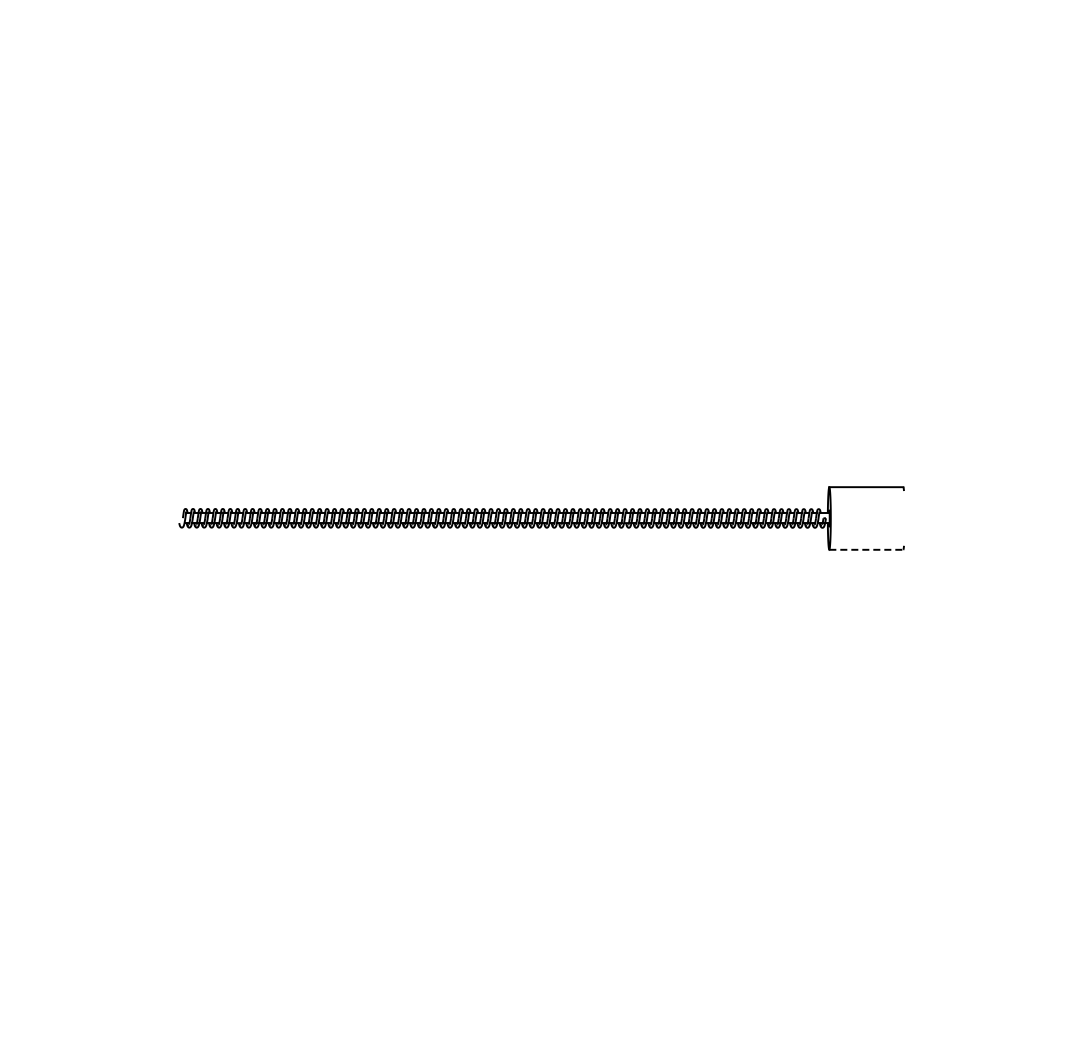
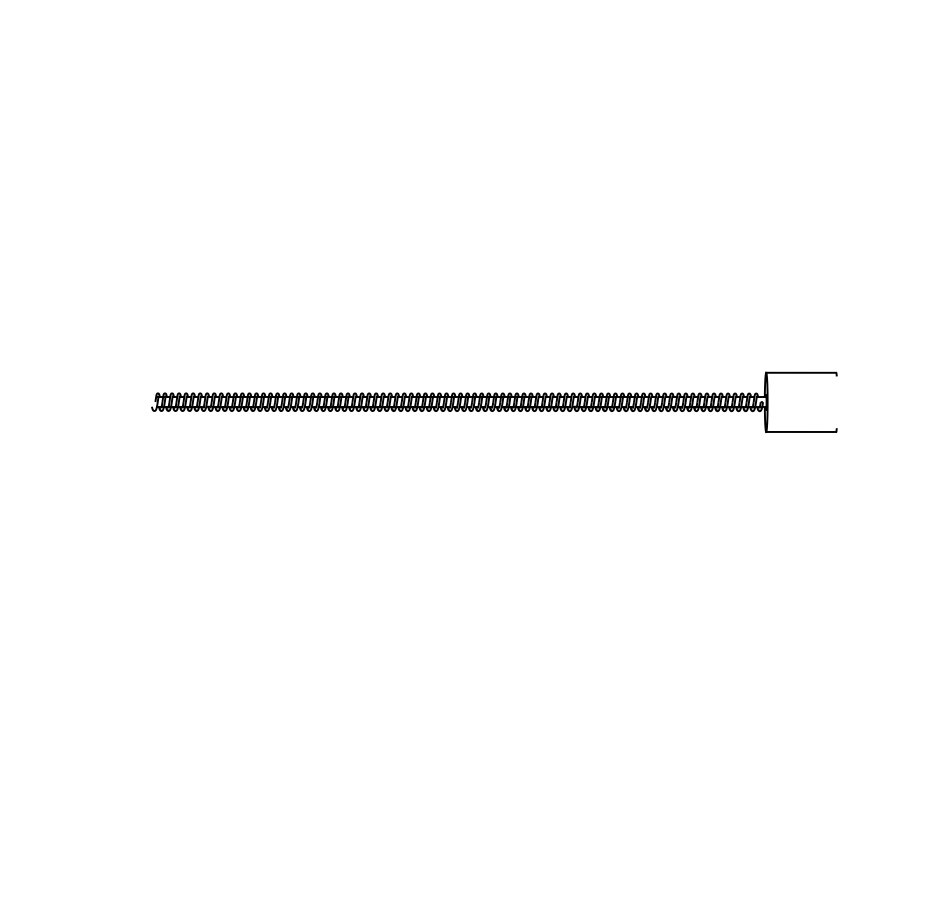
line: (866, 549) -> (801, 431), dashed -> solid

